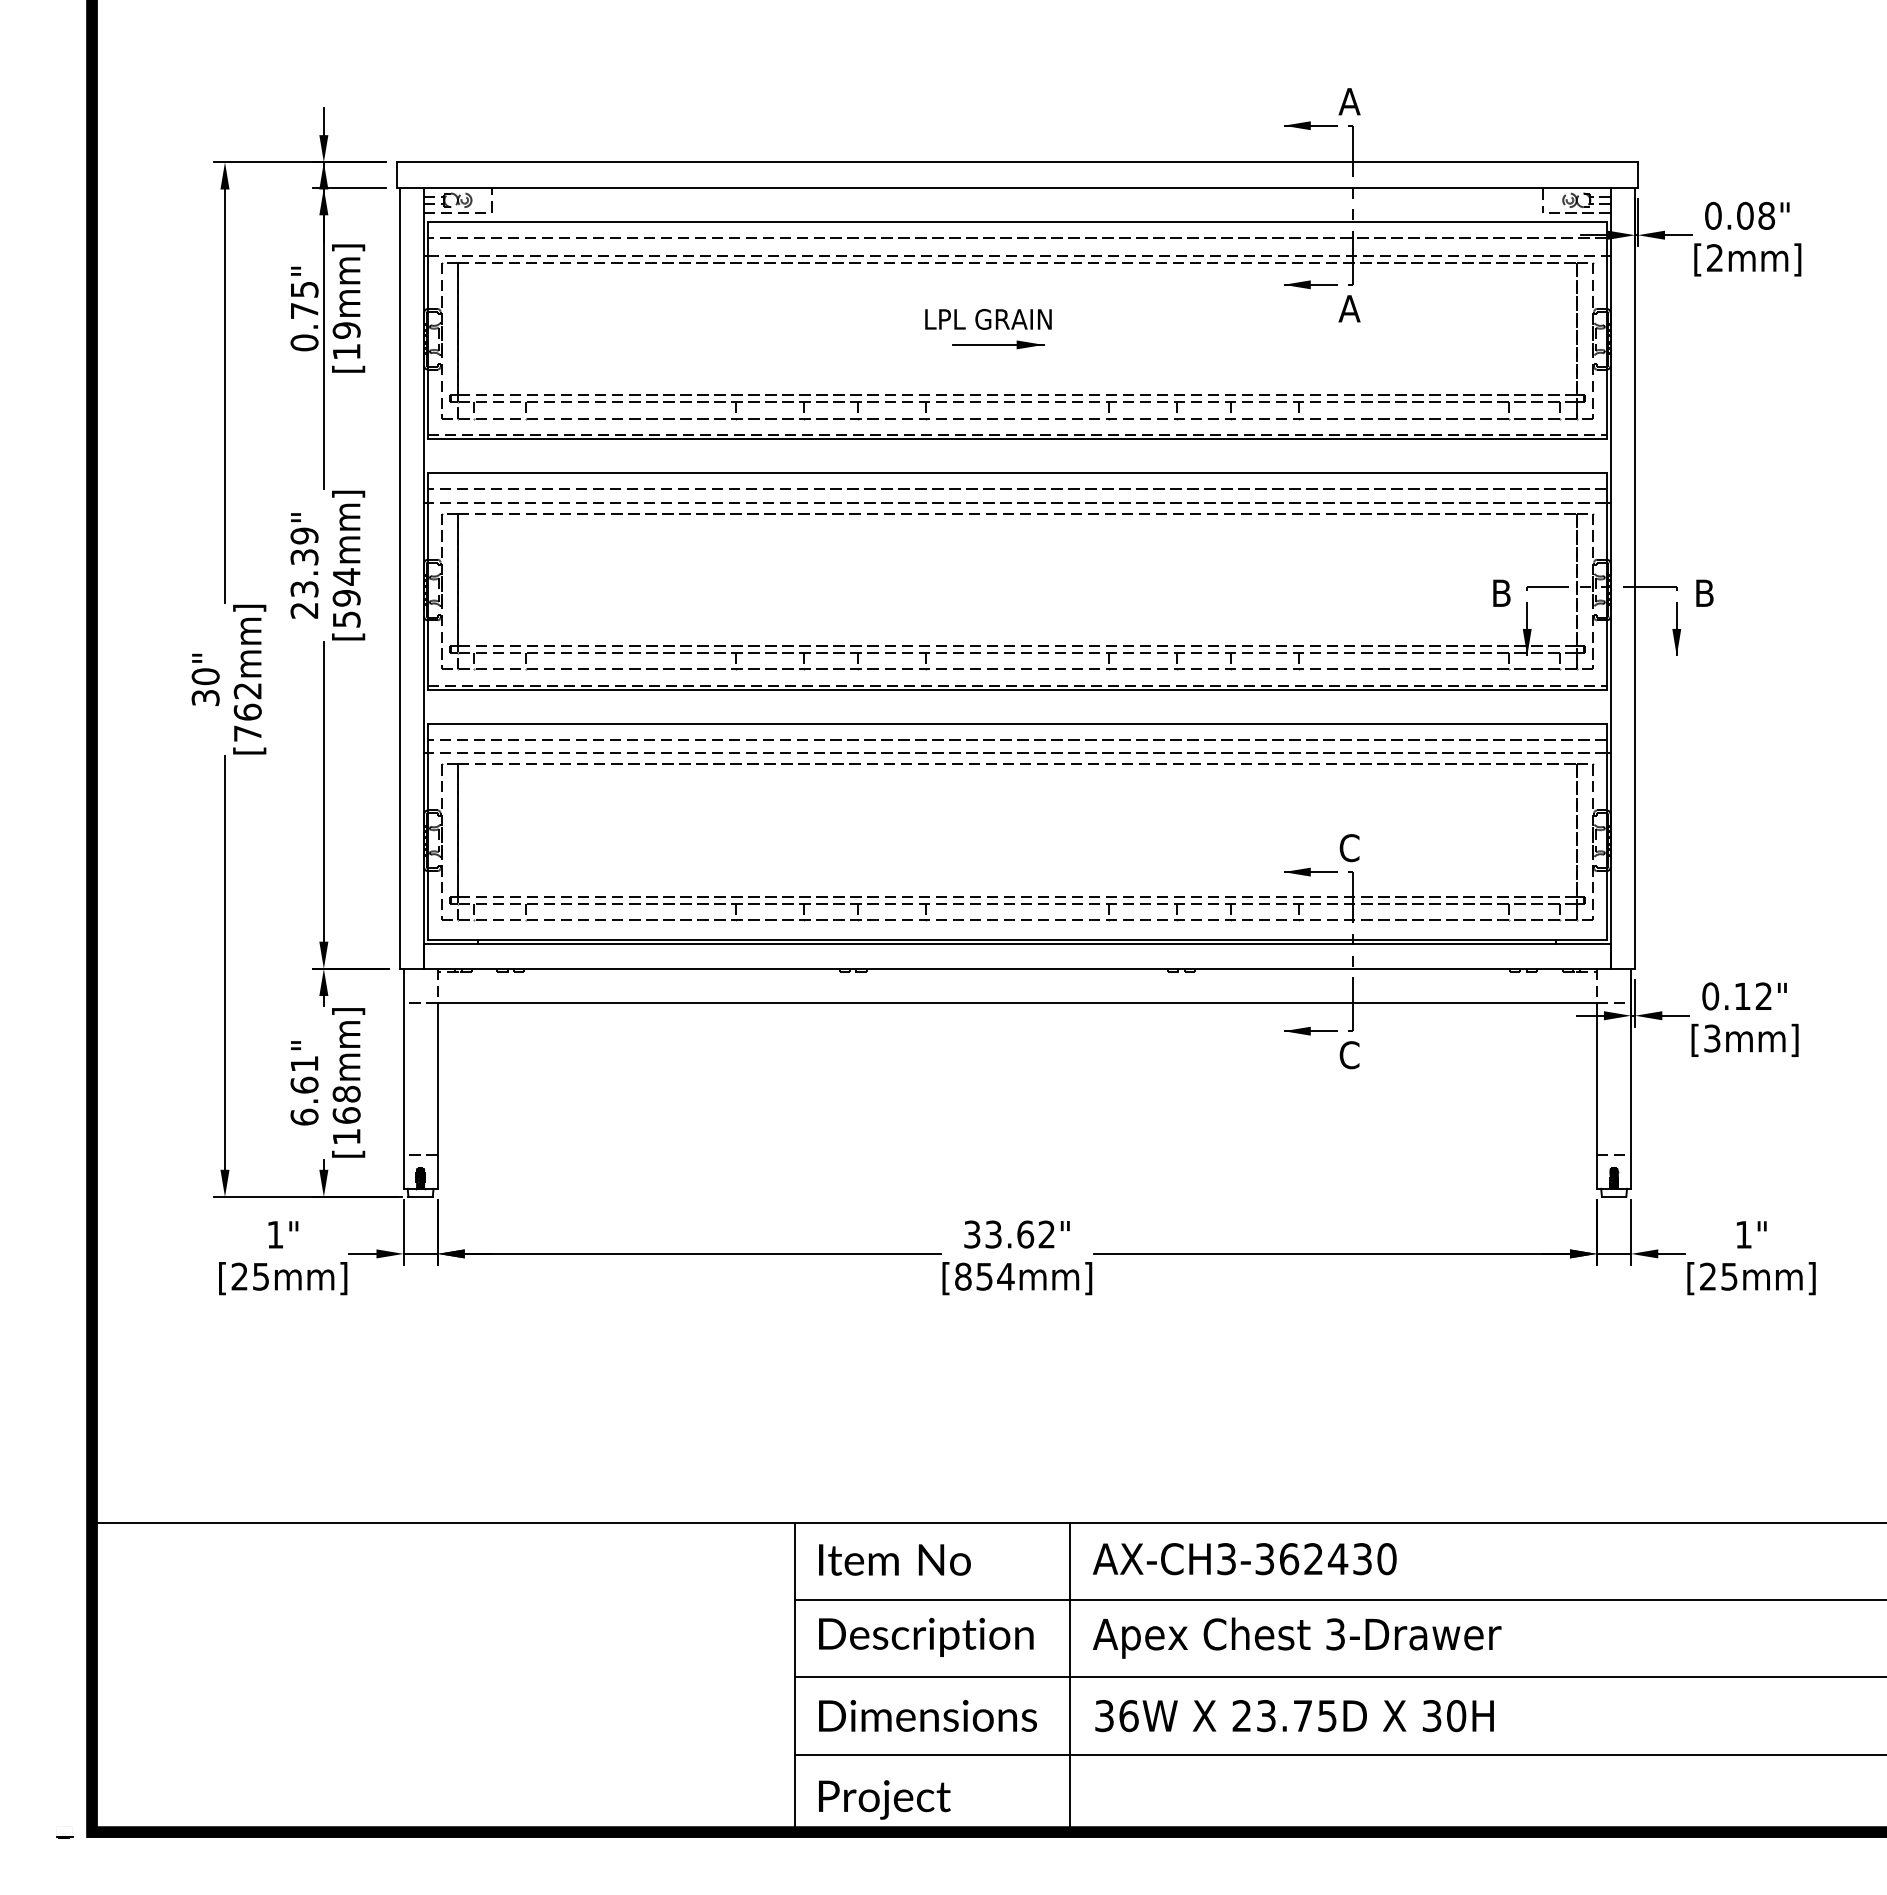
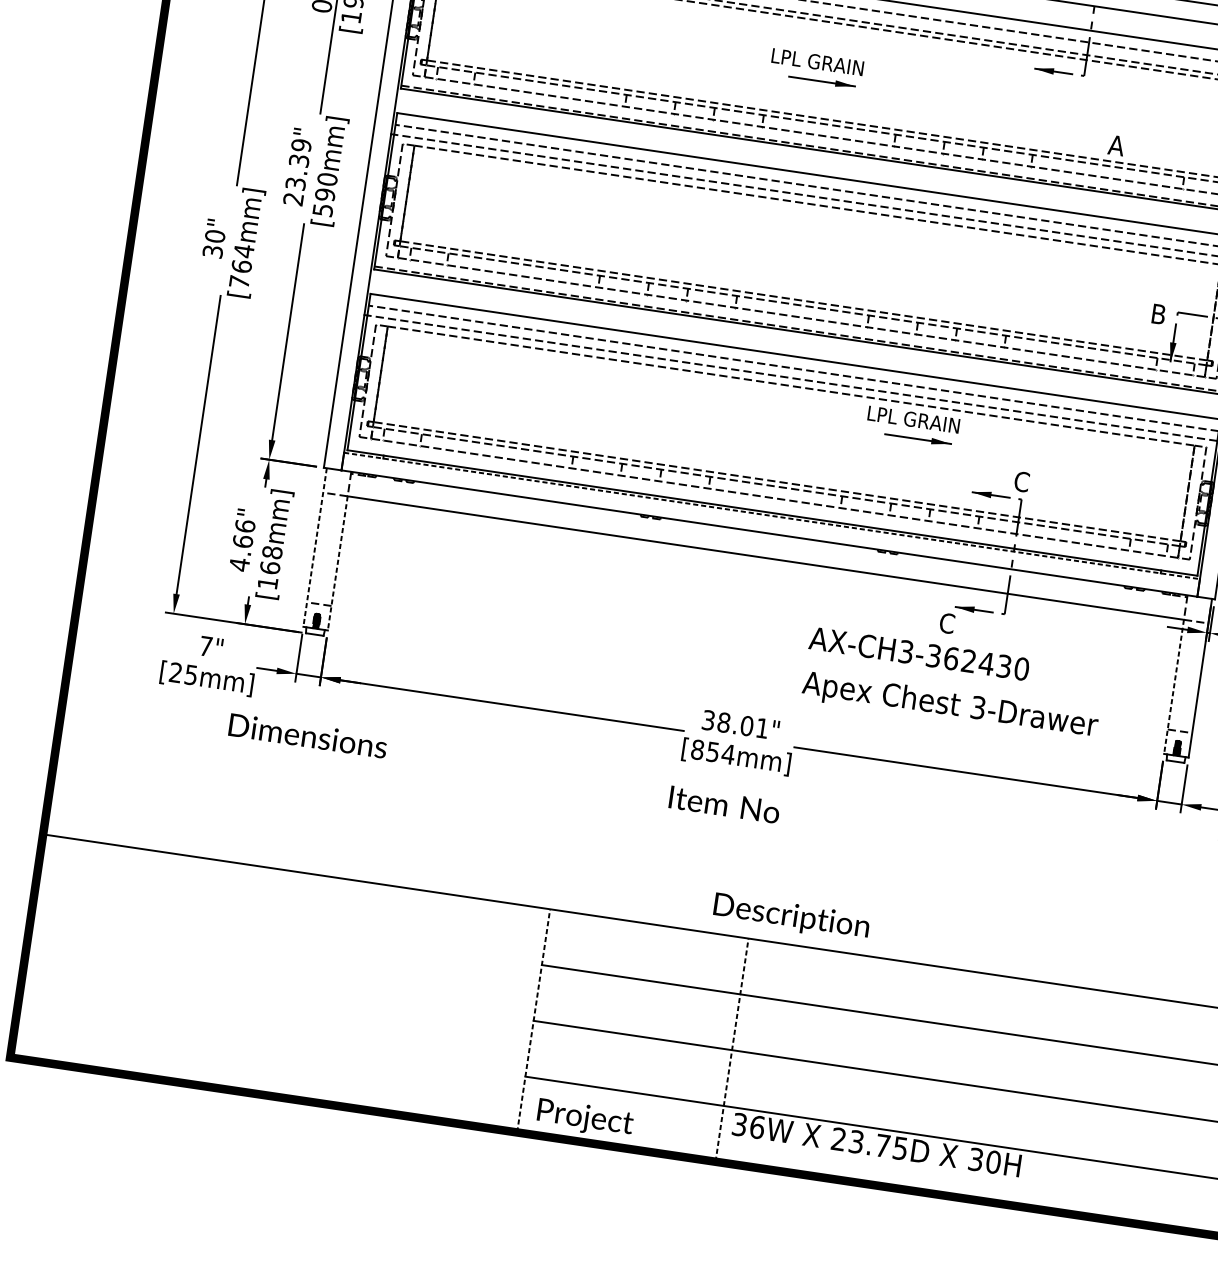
text: (1349, 308) -> (1116, 145), moved
text: (346, 576) -> (327, 179), [594mm] -> [590mm]
text: (247, 690) -> (243, 250), [762mm] -> [764mm]
part: (1190, 795) -> (912, 426), added
line: (1017, 944) -> (772, 516), solid -> dashed
text: (1349, 1055) -> (947, 623), moved
line: (403, 1078) -> (315, 547), solid -> dashed
text: (304, 1090) -> (242, 545), 6.61" -> 4.66"
line: (437, 1096) -> (337, 563), solid -> dashed
line: (1597, 1096) -> (1174, 687), solid -> dashed
text: (275, 1234) -> (206, 646), 1" -> 7"
text: (1019, 1234) -> (742, 725), 33.62" -> 38.01"
text: (894, 1559) -> (724, 804), moved
text: (1244, 1559) -> (919, 654), moved
text: (926, 1636) -> (791, 916), moved
text: (1297, 1637) -> (950, 705), moved
line: (795, 1677) -> (533, 1021), solid -> dashed
line: (1070, 1677) -> (732, 1050), solid -> dashed
text: (927, 1715) -> (307, 735), moved
text: (1294, 1716) -> (876, 1145), moved

